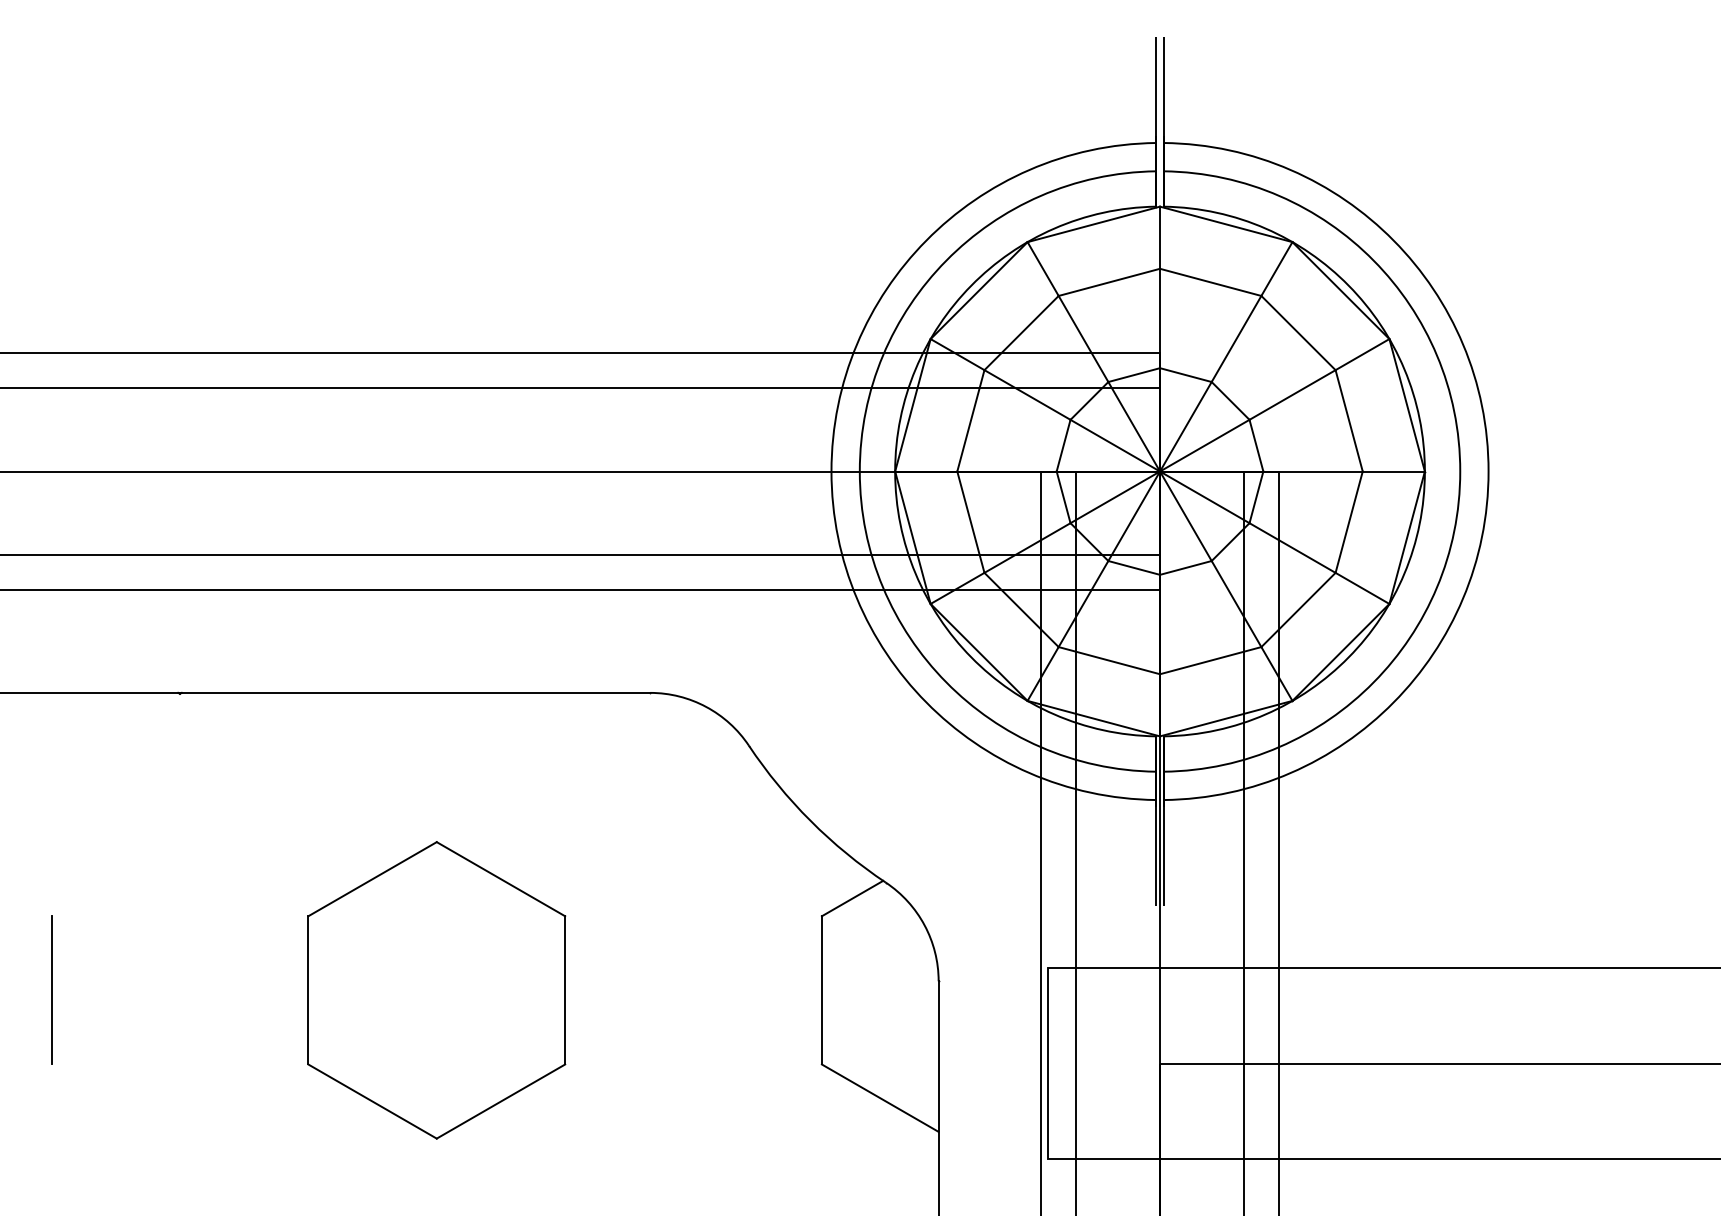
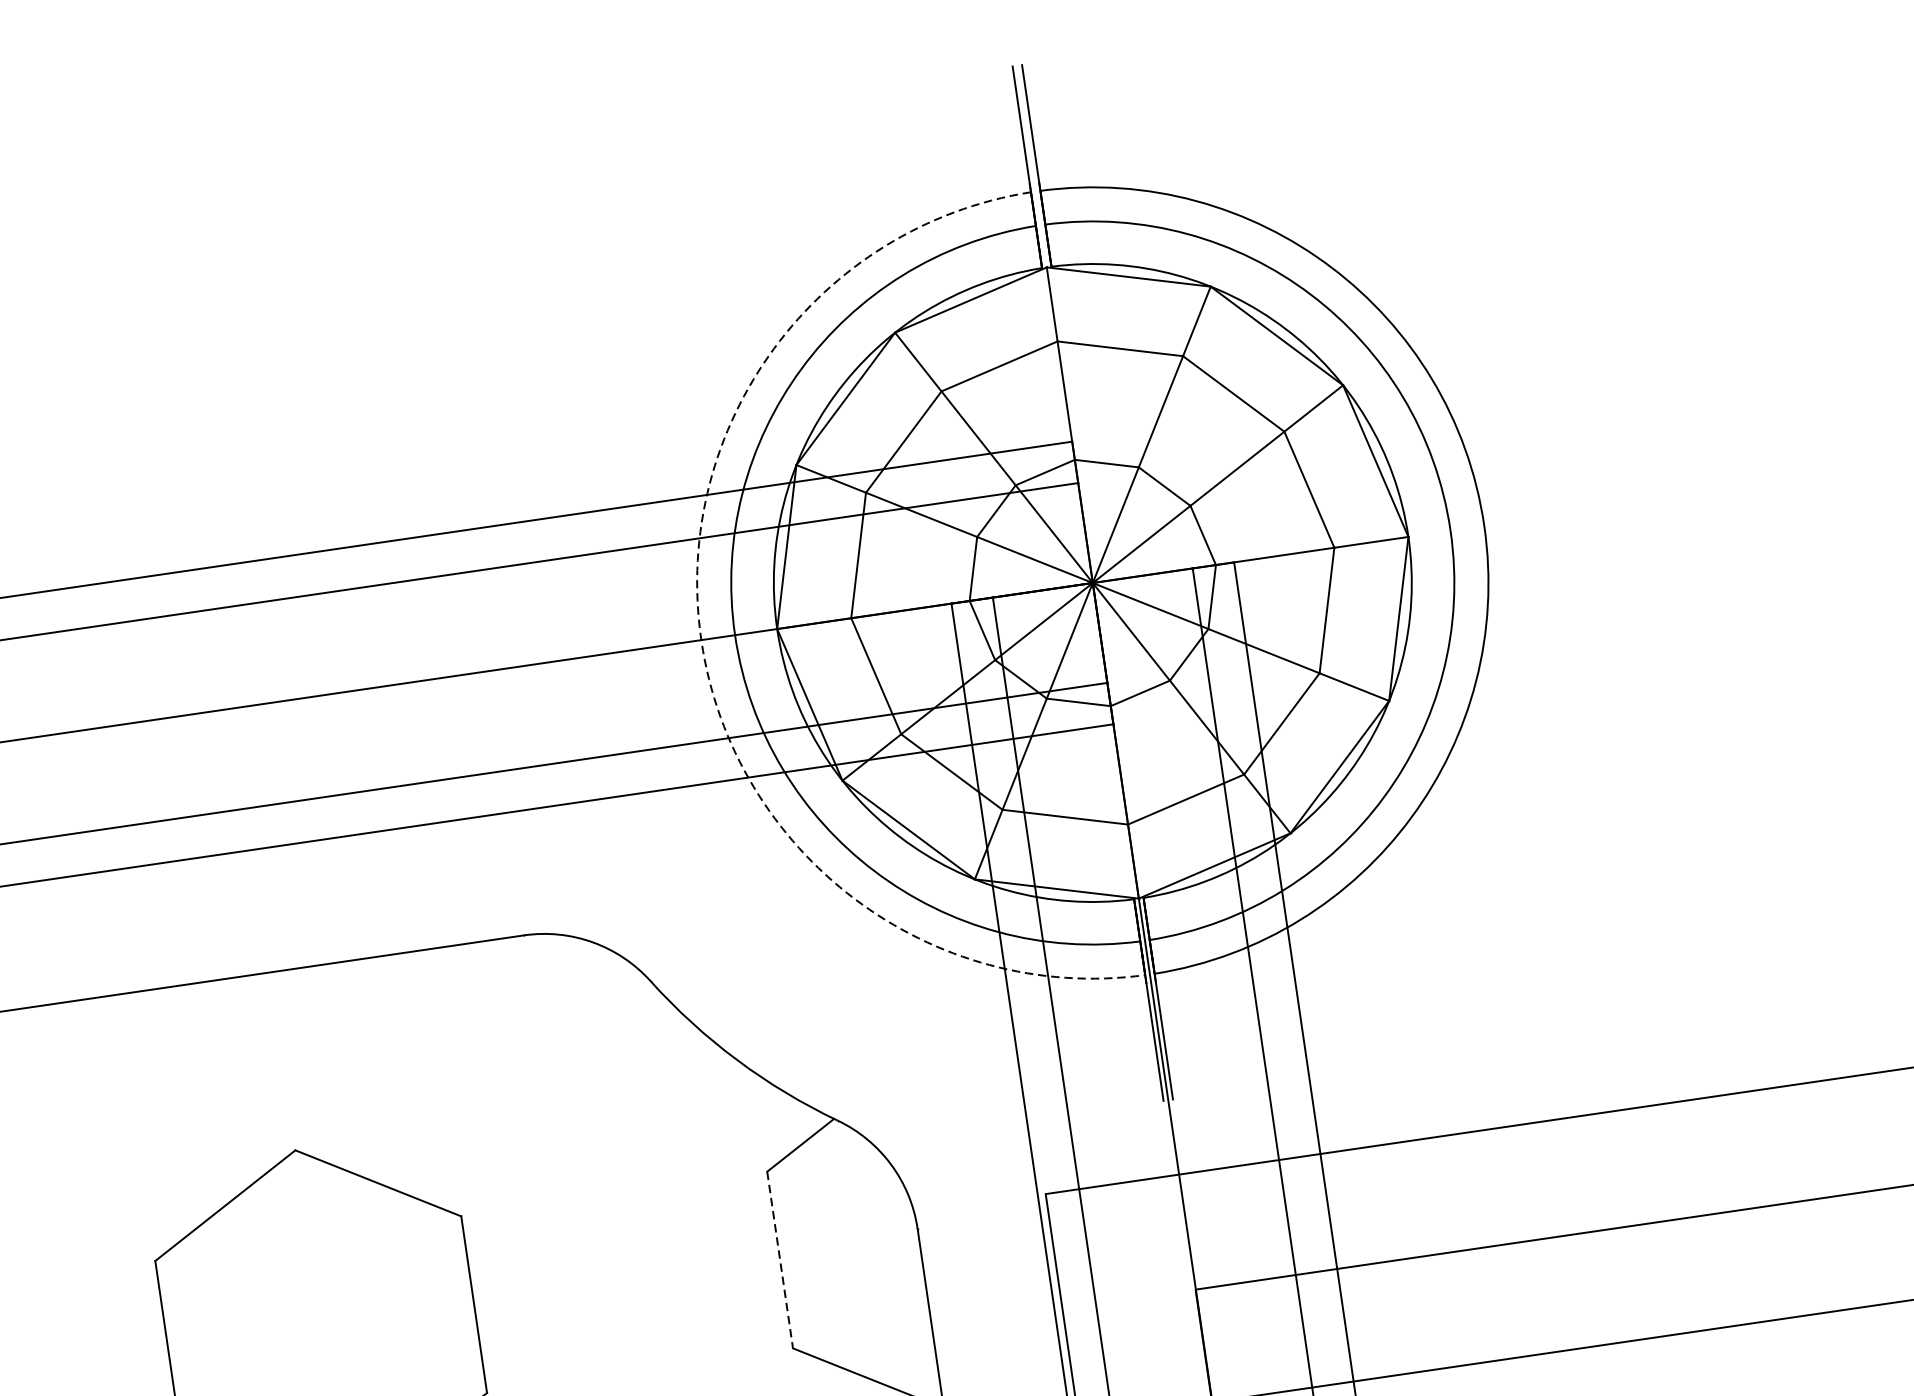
arc: (831, 471) -> (701, 640), solid -> dashed
line: (821, 990) -> (779, 1260), solid -> dashed

